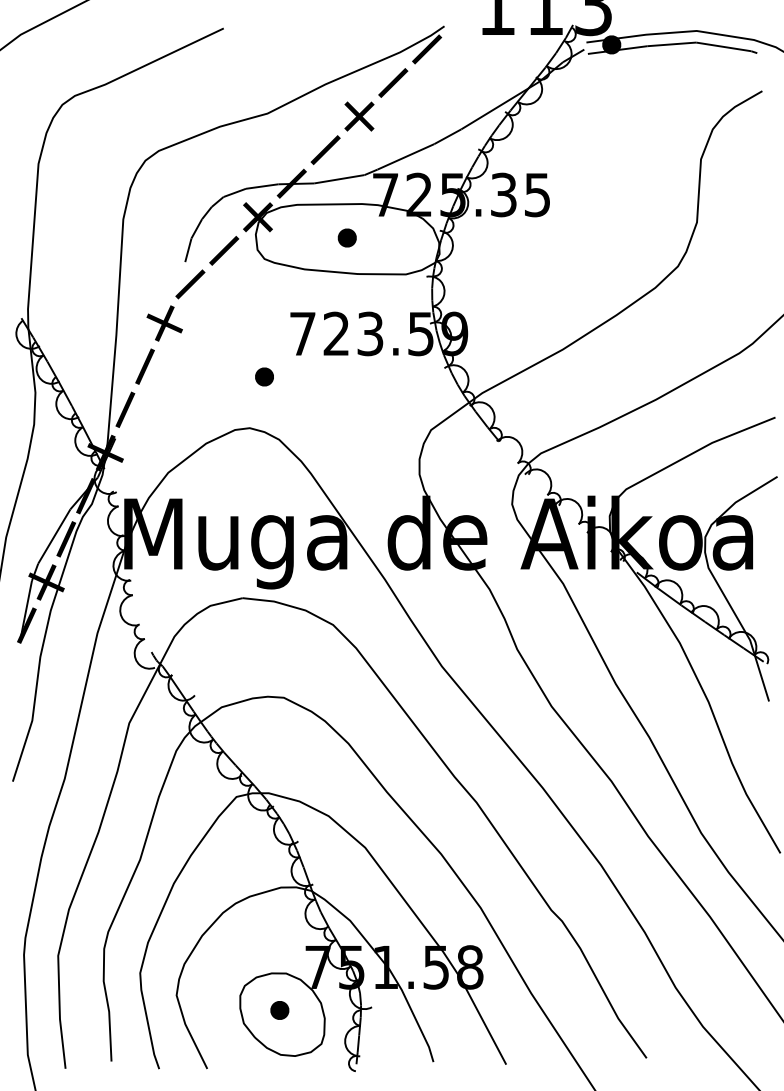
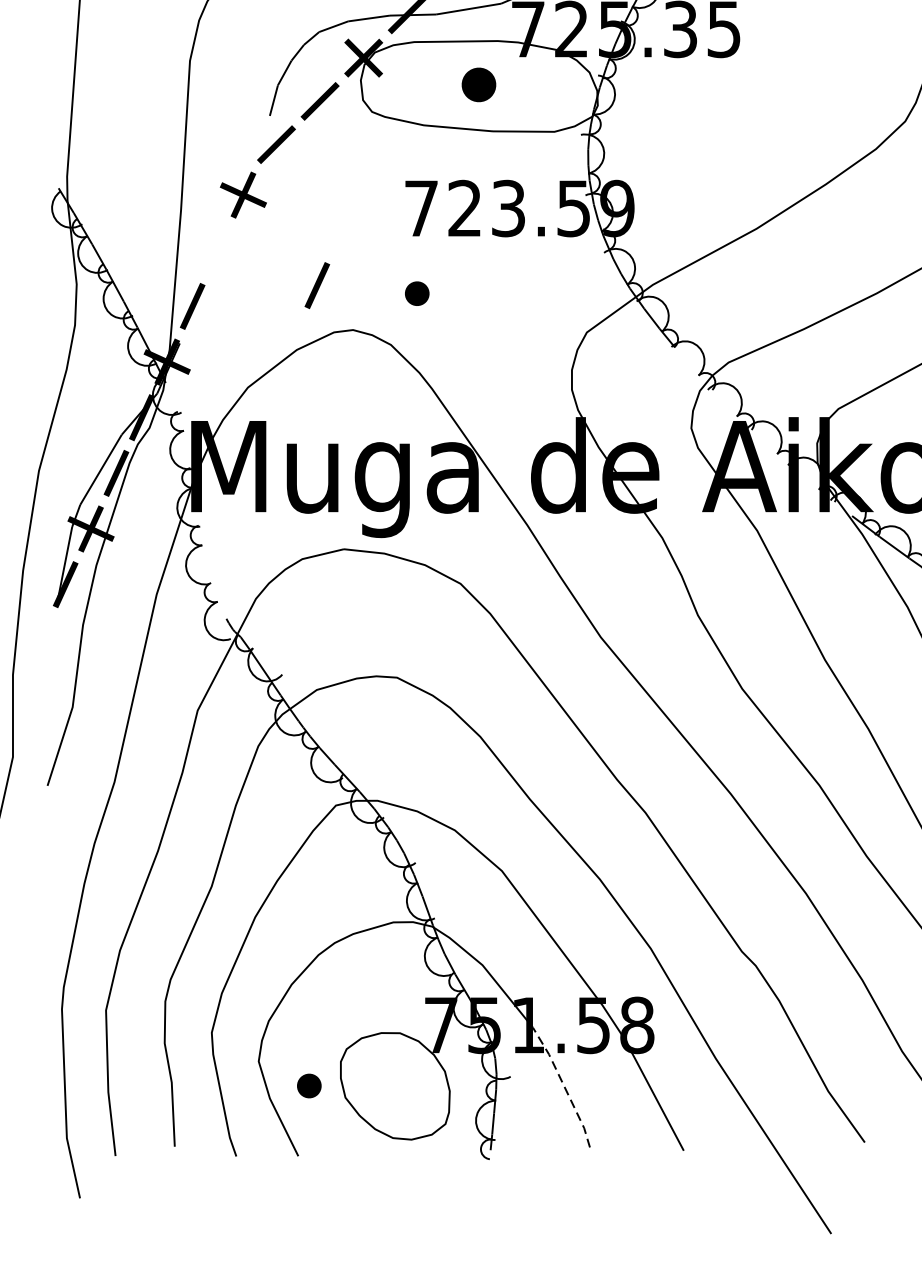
part: (346, 237) -> (477, 84), size x1.4
part: (144, 366) -> (316, 285), moved
part: (264, 376) -> (417, 293), moved
part: (279, 1010) -> (308, 1086), moved
line: (413, 1014) -> (564, 1086), solid -> dashed

